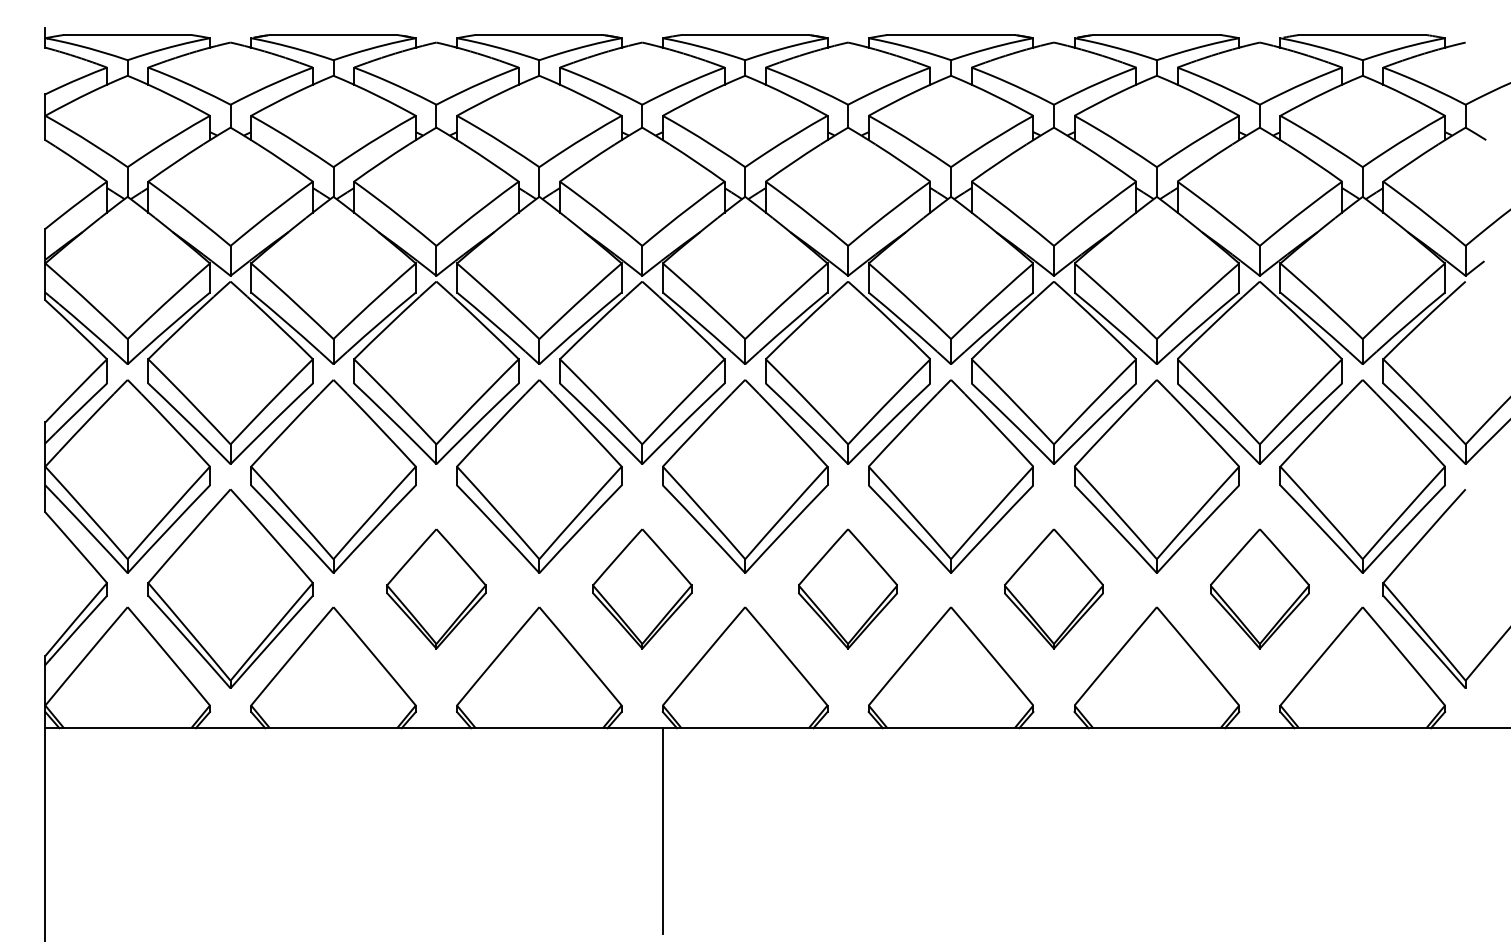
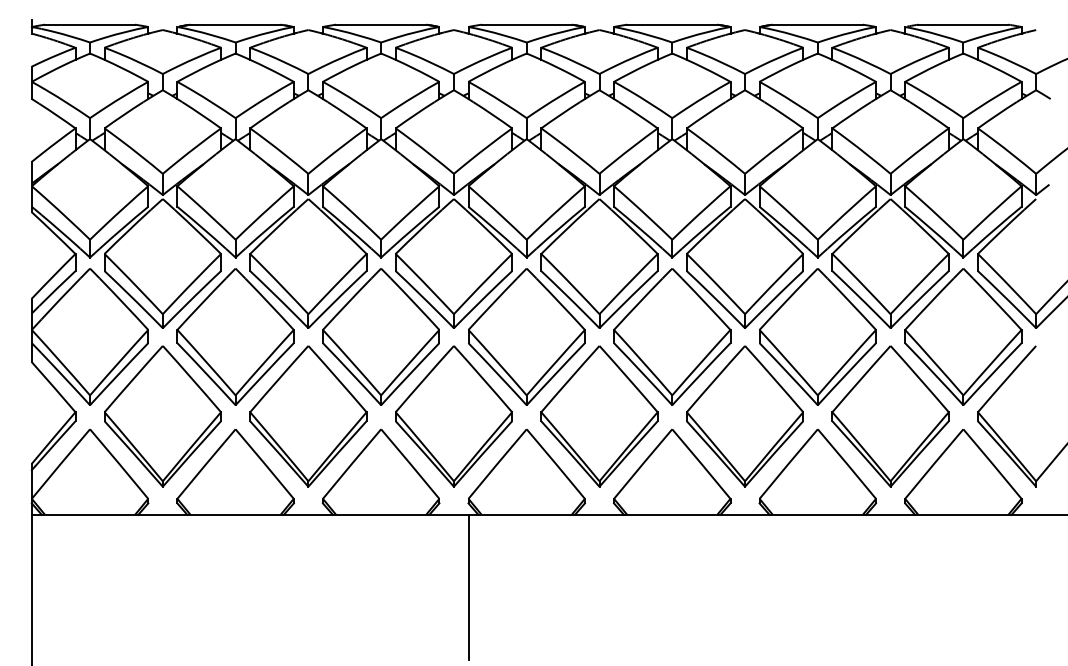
part: (436, 588) -> (308, 416), size x1.67
part: (642, 588) -> (454, 416), size x1.67
part: (847, 588) -> (599, 416), size x1.67
part: (1053, 588) -> (744, 416), size x1.67
part: (1259, 588) -> (890, 416), size x1.67

